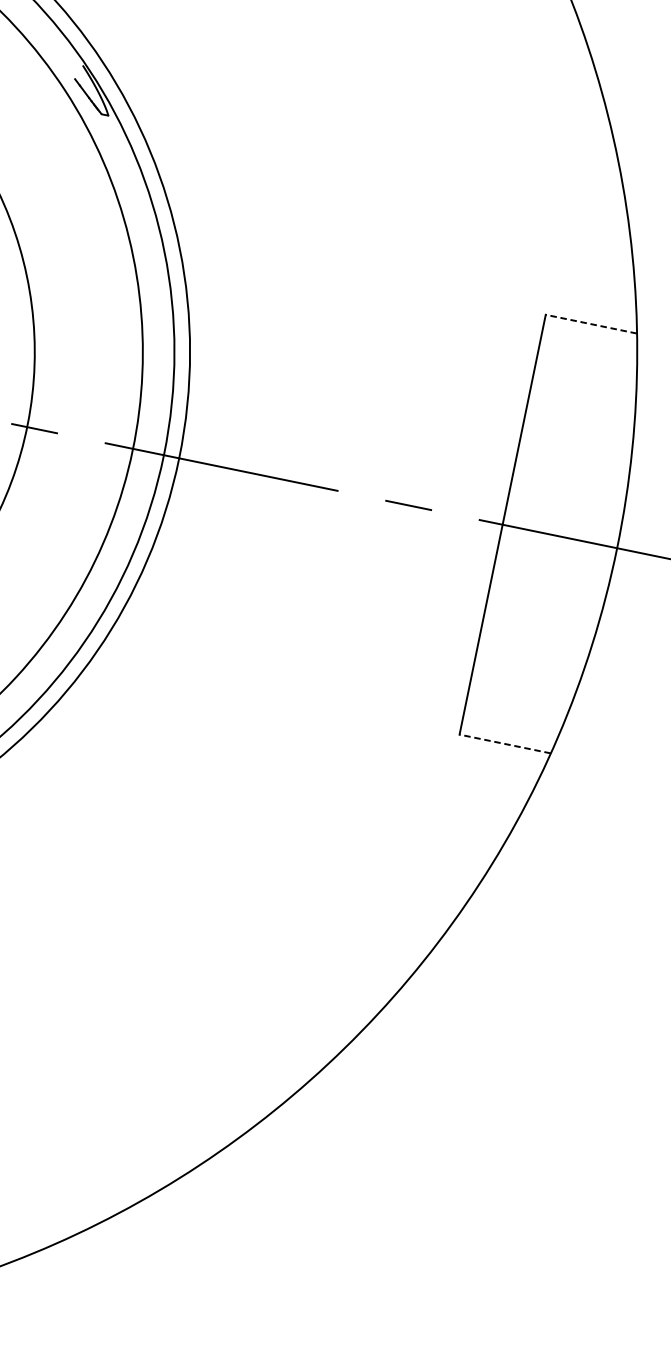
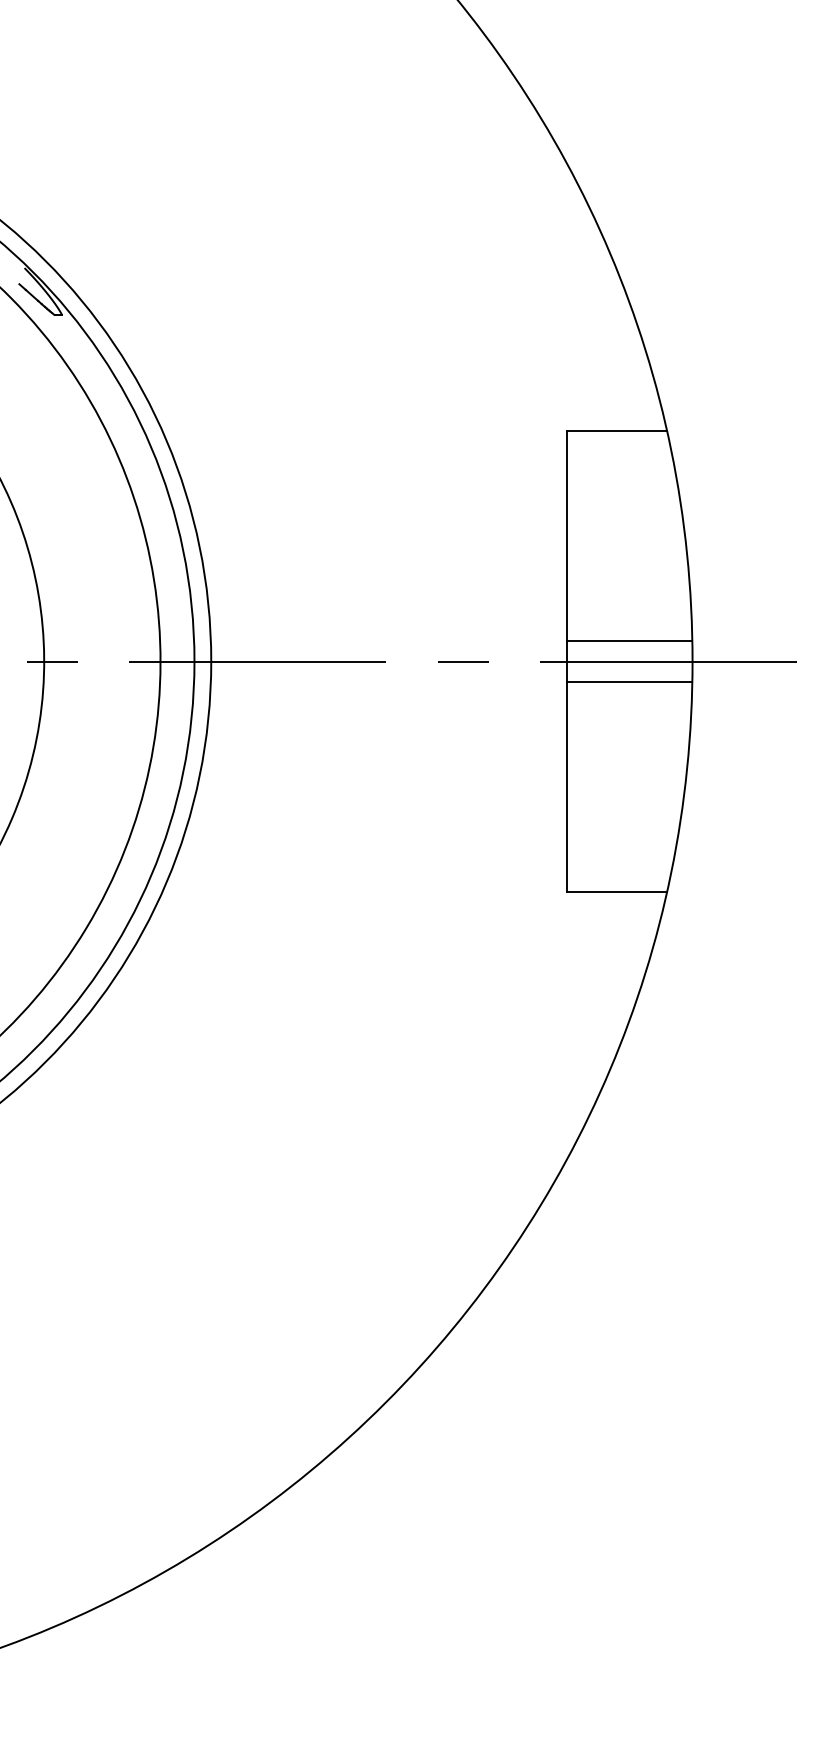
line: (591, 323) -> (616, 430), dashed -> solid
line: (563, 517) -> (629, 640), added
line: (555, 555) -> (629, 682), added
line: (504, 744) -> (616, 892), dashed -> solid

